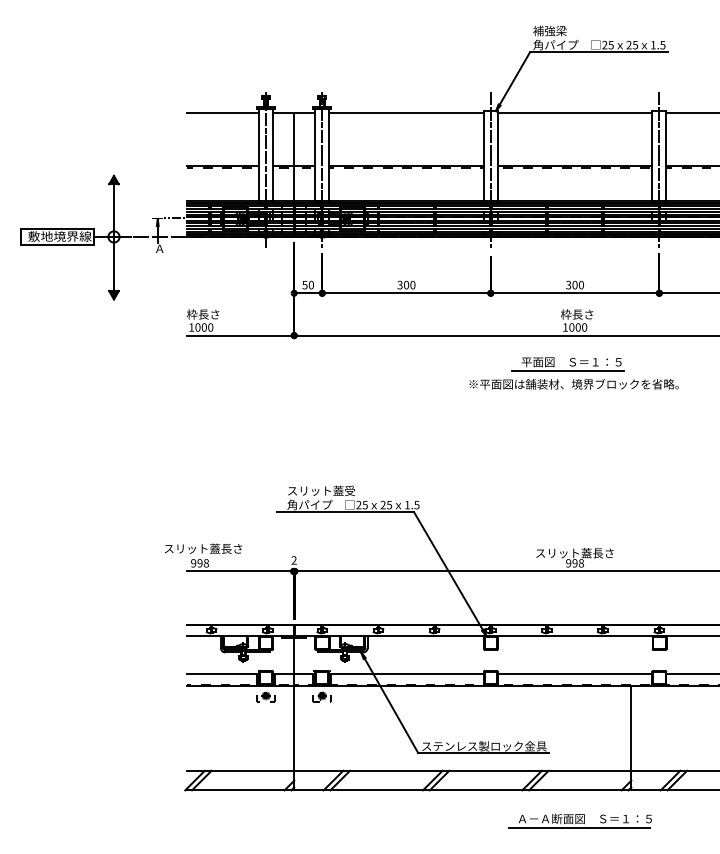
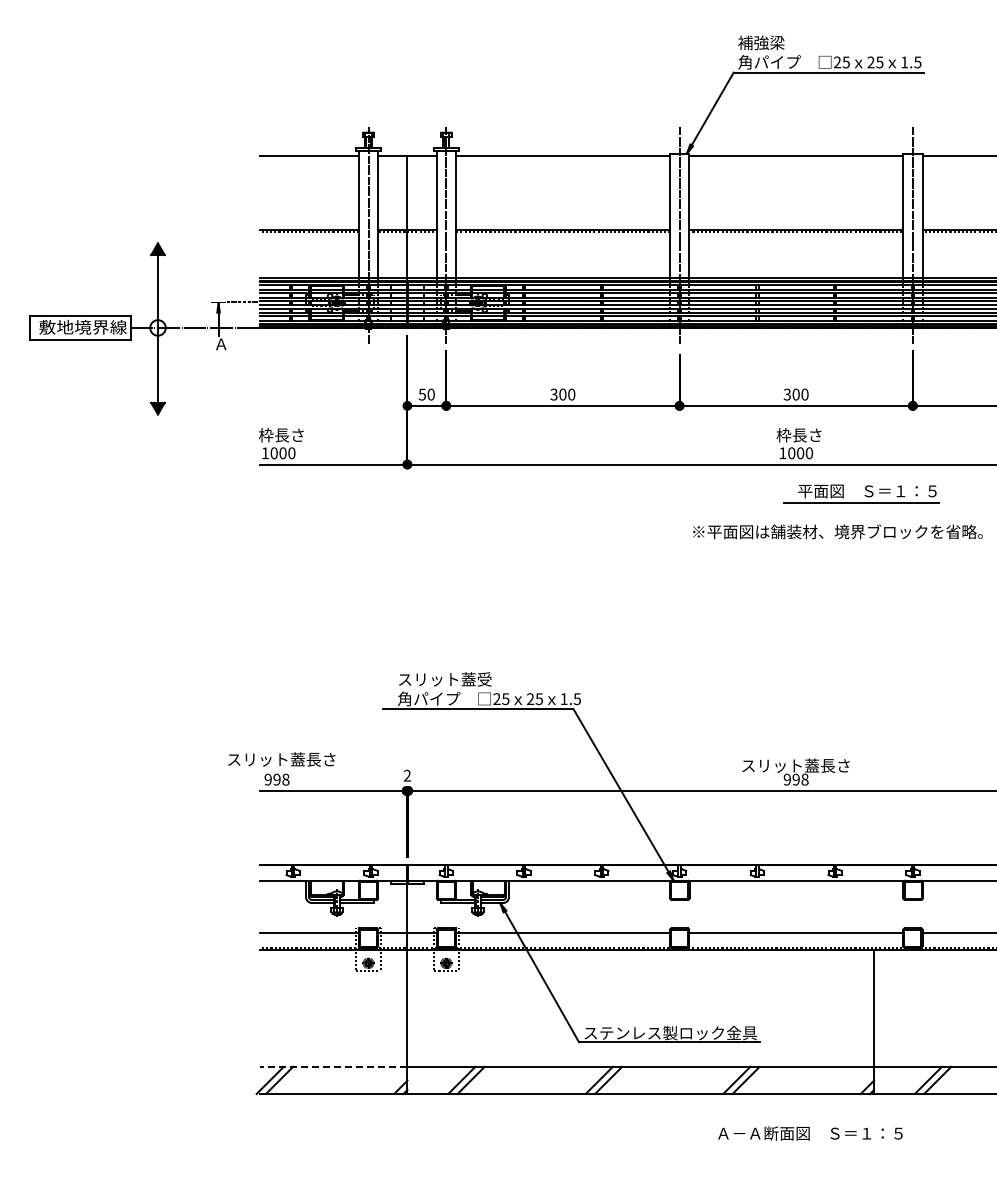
part: (567, 363) -> (861, 493), moved
text: (573, 384) -> (837, 531), moved
line: (240, 770) -> (333, 1066), solid -> dashed
line: (579, 828) -> (802, 1146), removed

